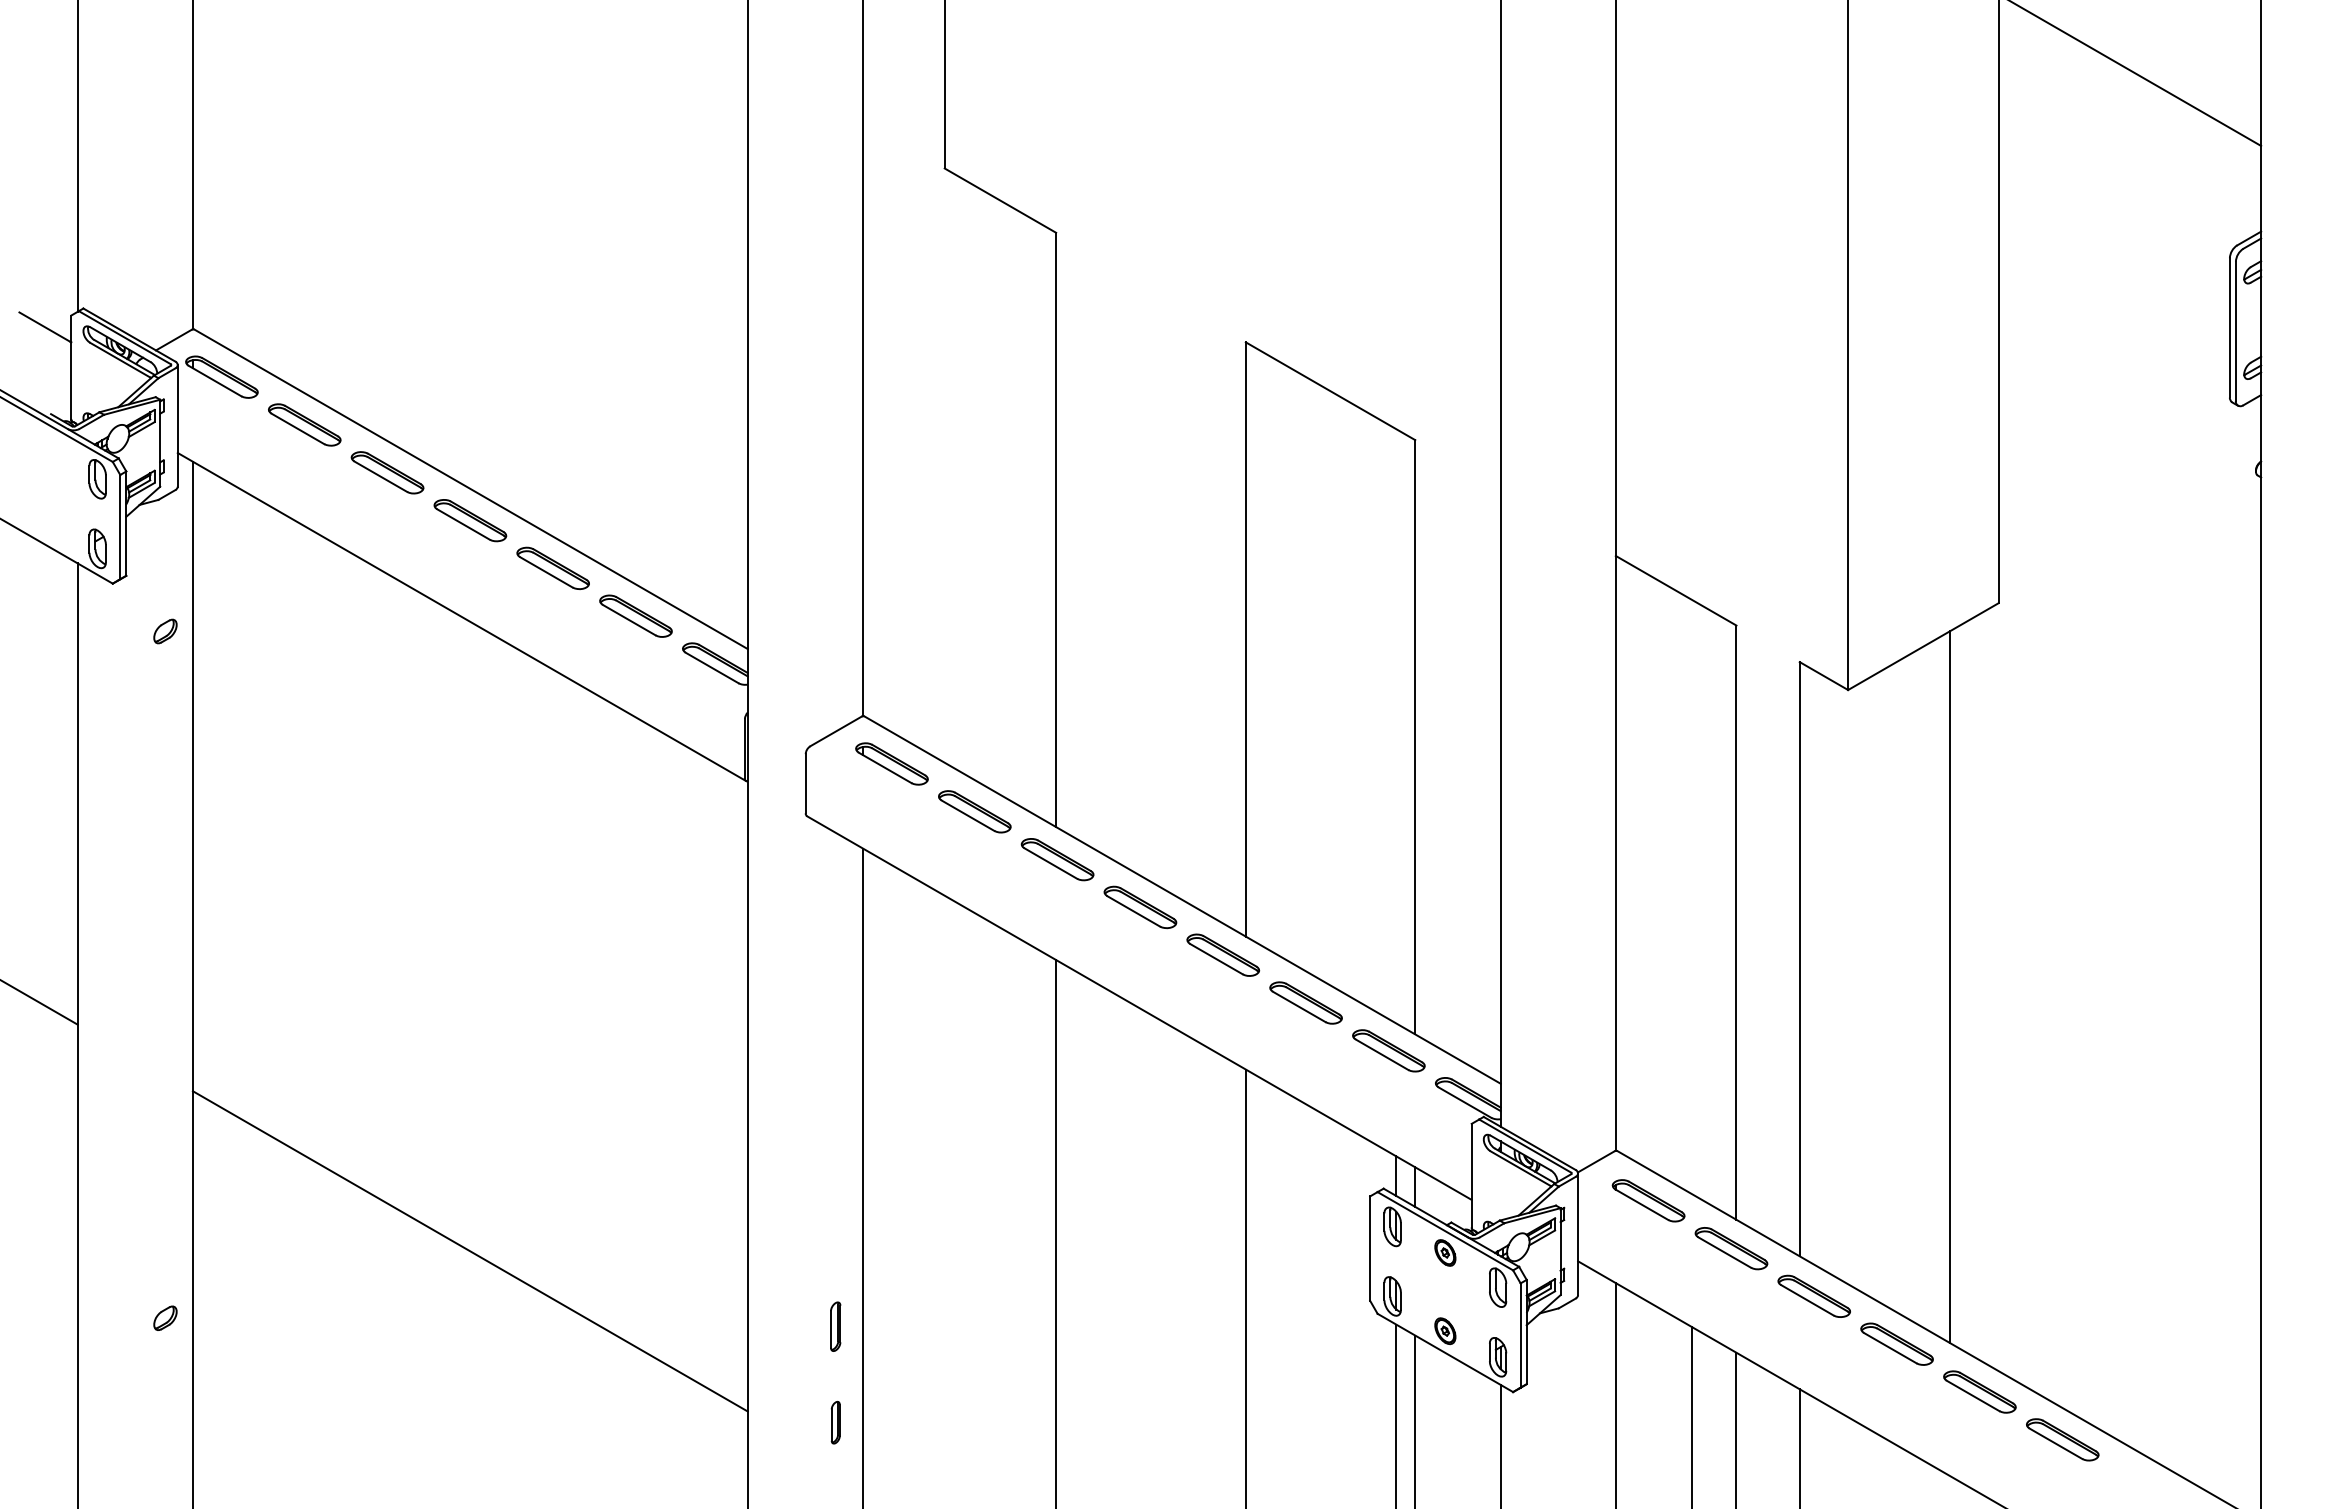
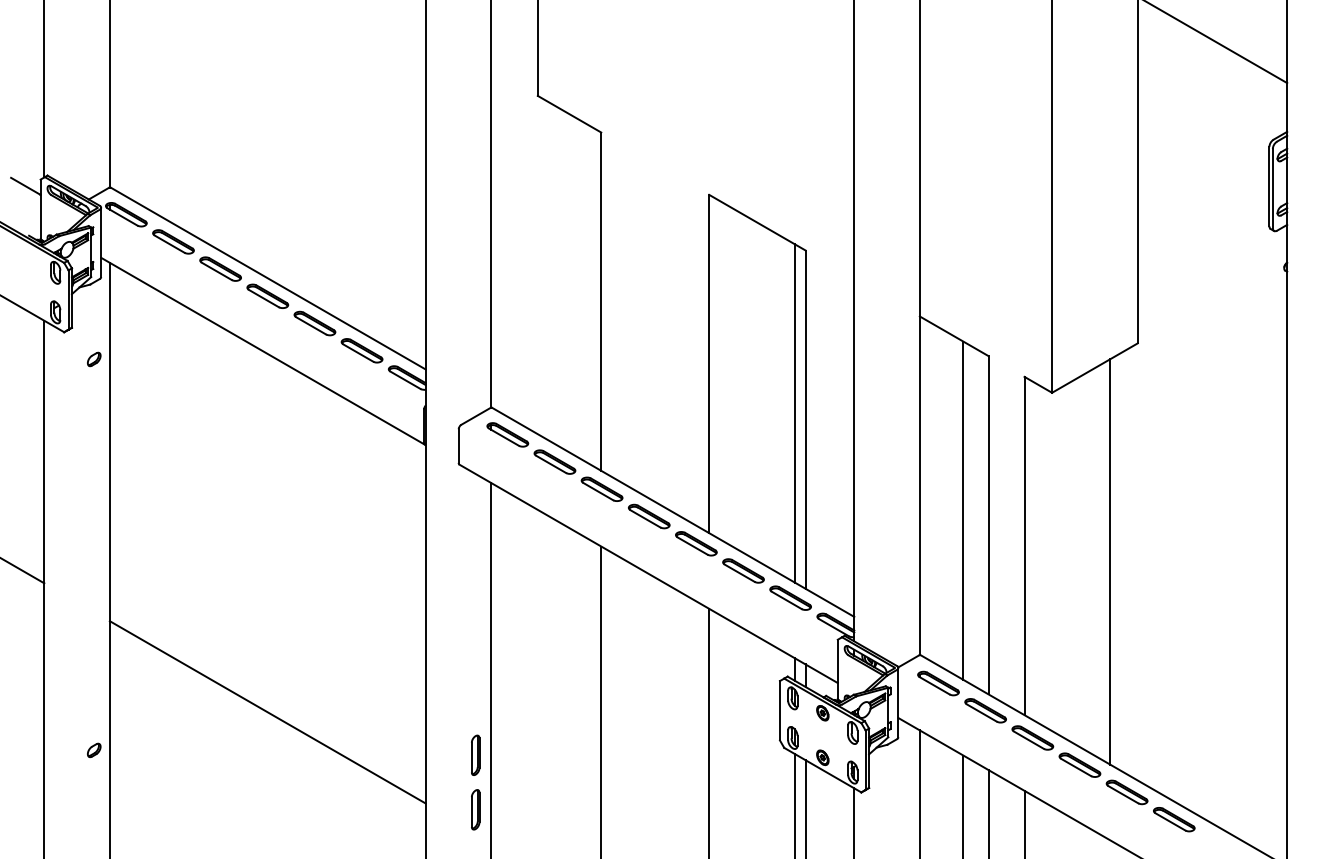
line: (1395, 726) -> (794, 413), added
line: (1692, 896) -> (963, 510), added
part: (835, 1325) -> (475, 754), size x1.43
part: (835, 1422) -> (475, 809), size x1.67

